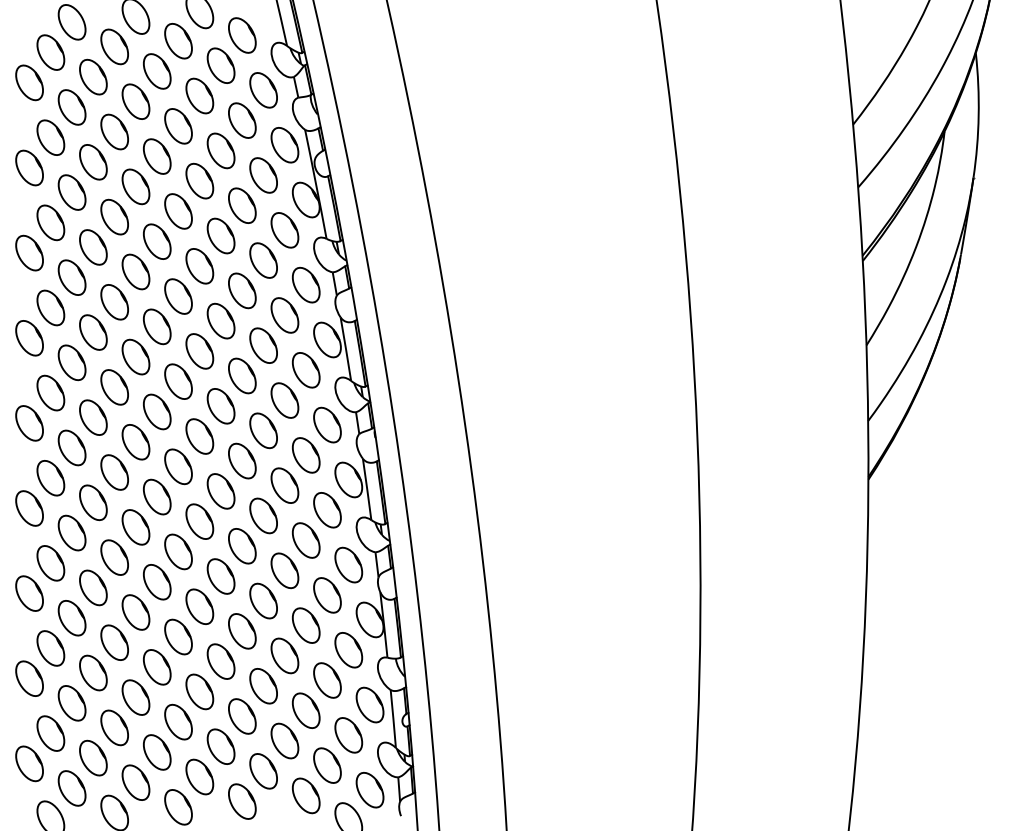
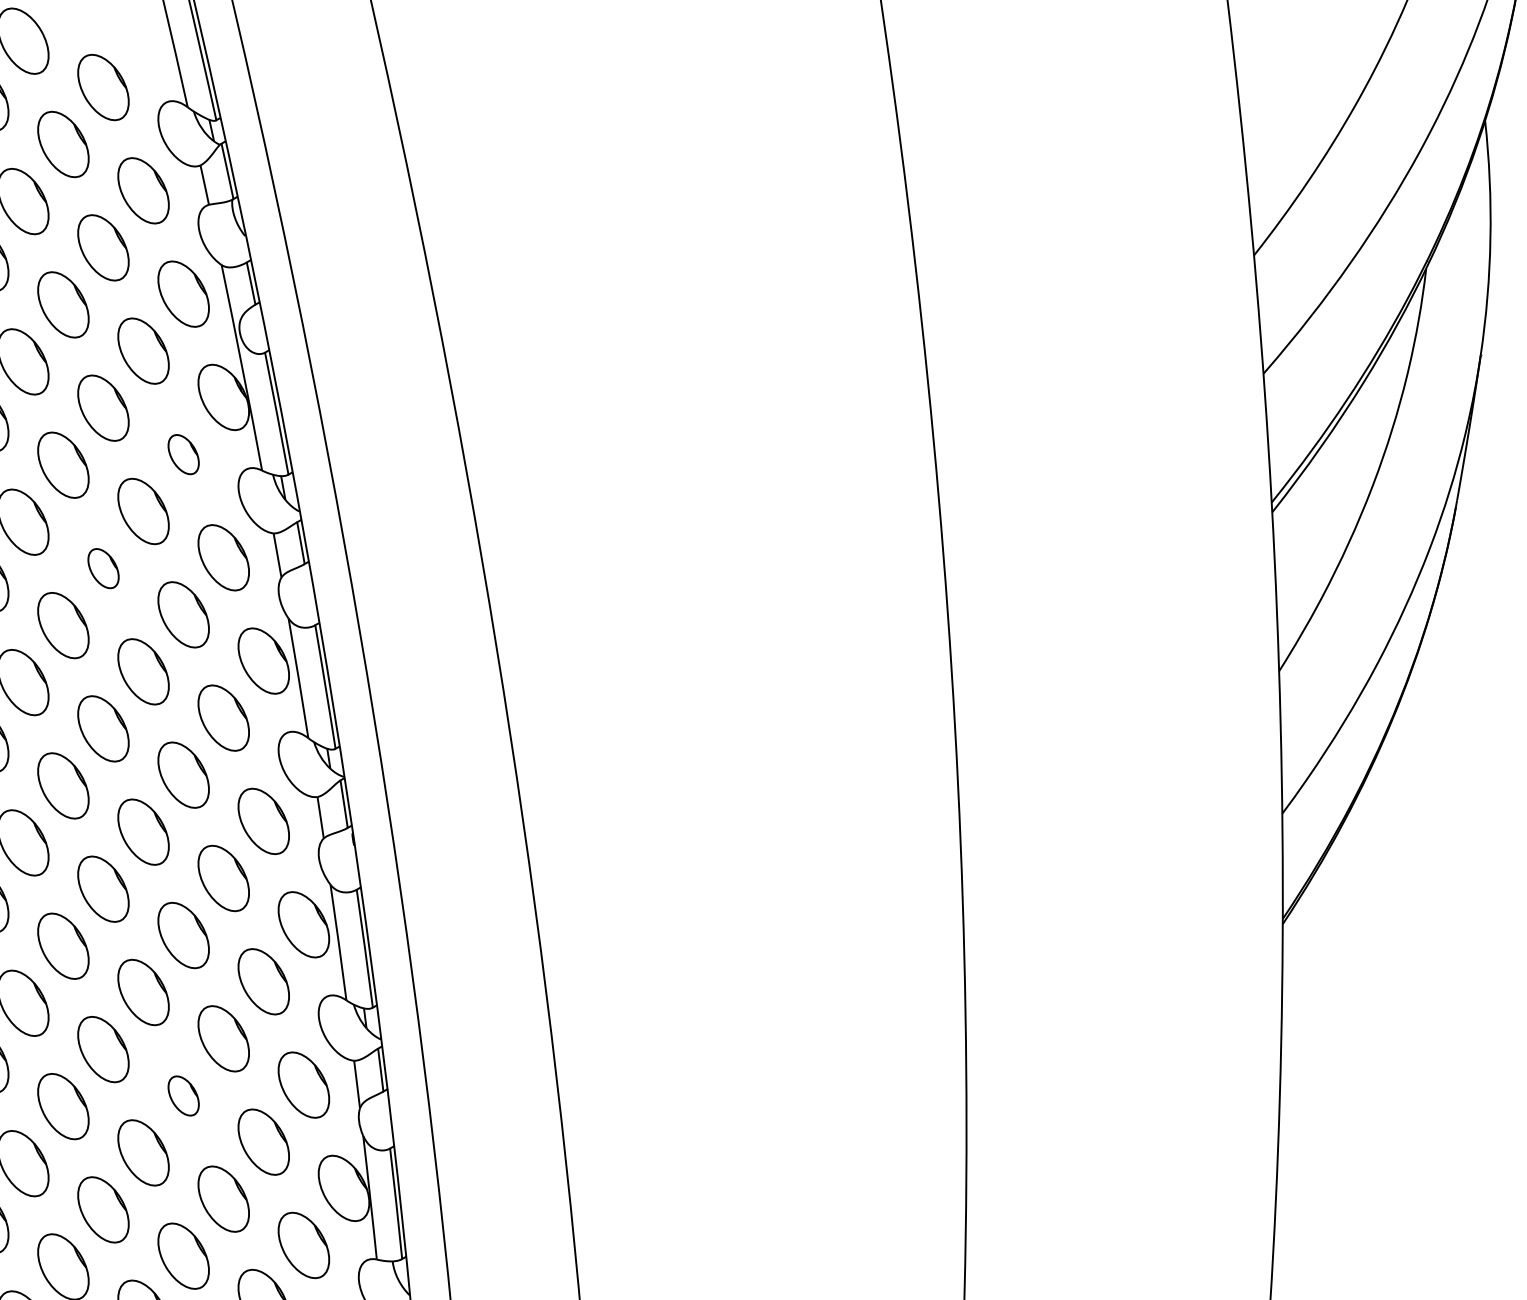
part: (284, 230) -> (182, 454), size x0.6
part: (242, 290) -> (103, 567), size x0.6
part: (284, 570) -> (182, 1095), size x0.6

